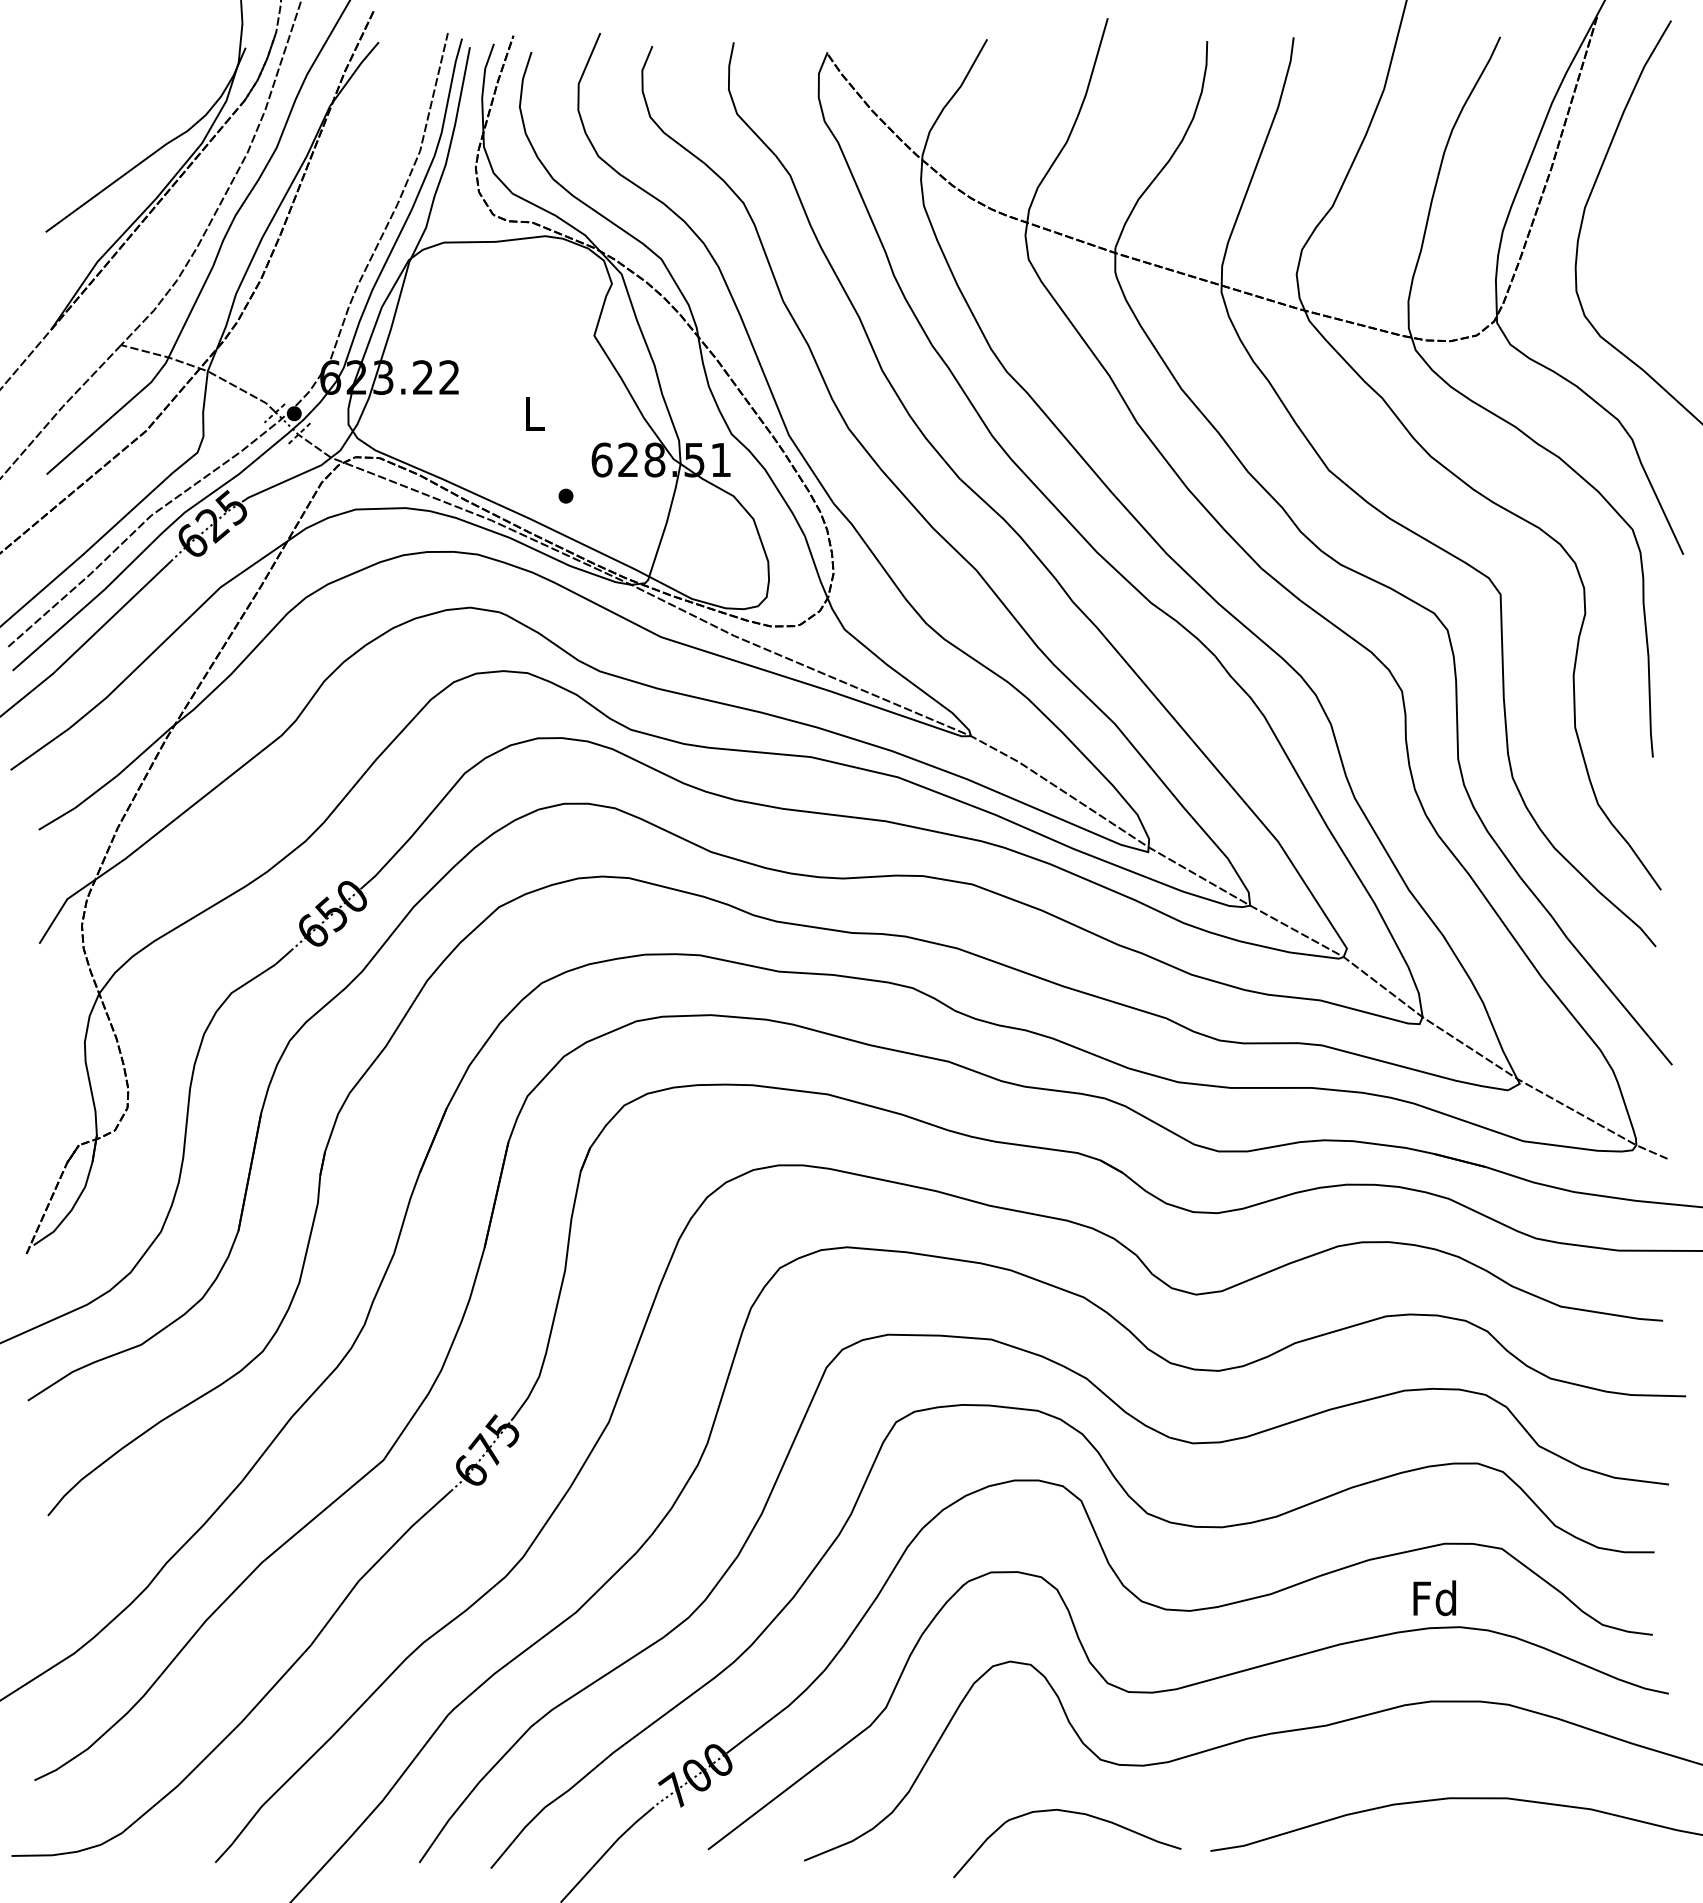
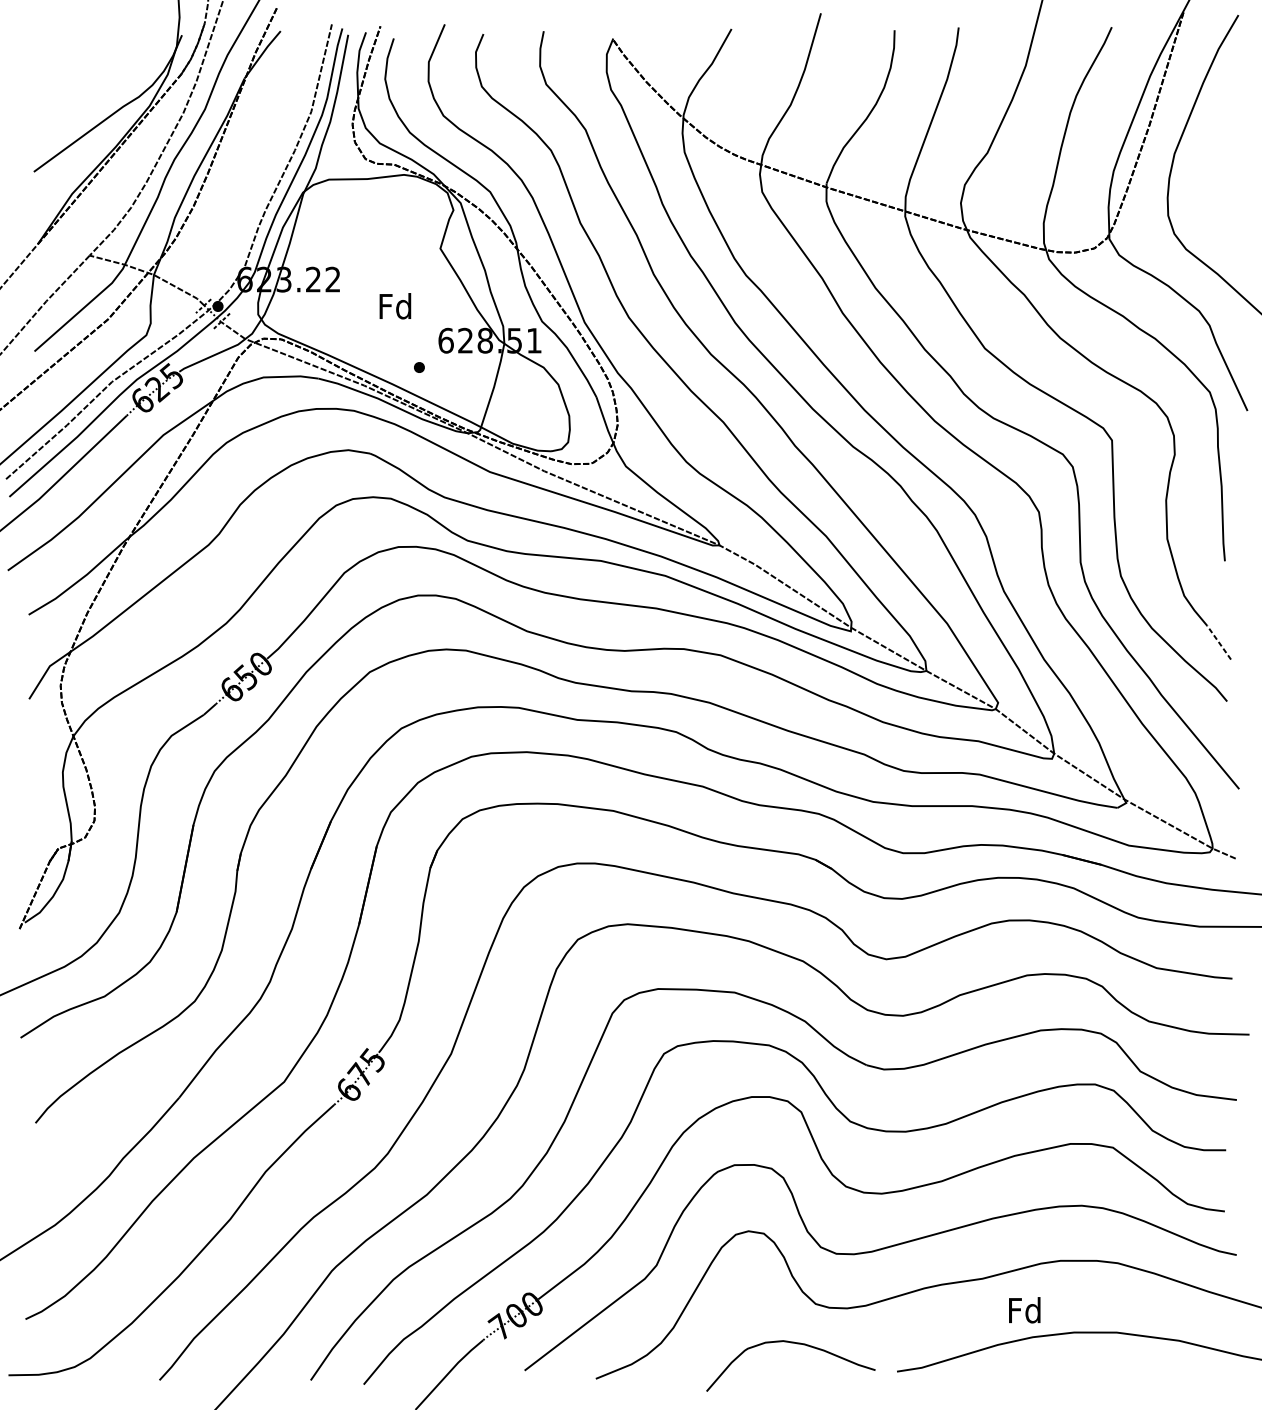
text: (533, 413) -> (395, 306), L -> Fd
line: (1644, 866) -> (1218, 642), solid -> dashed
text: (1434, 1598) -> (1024, 1310), moved

